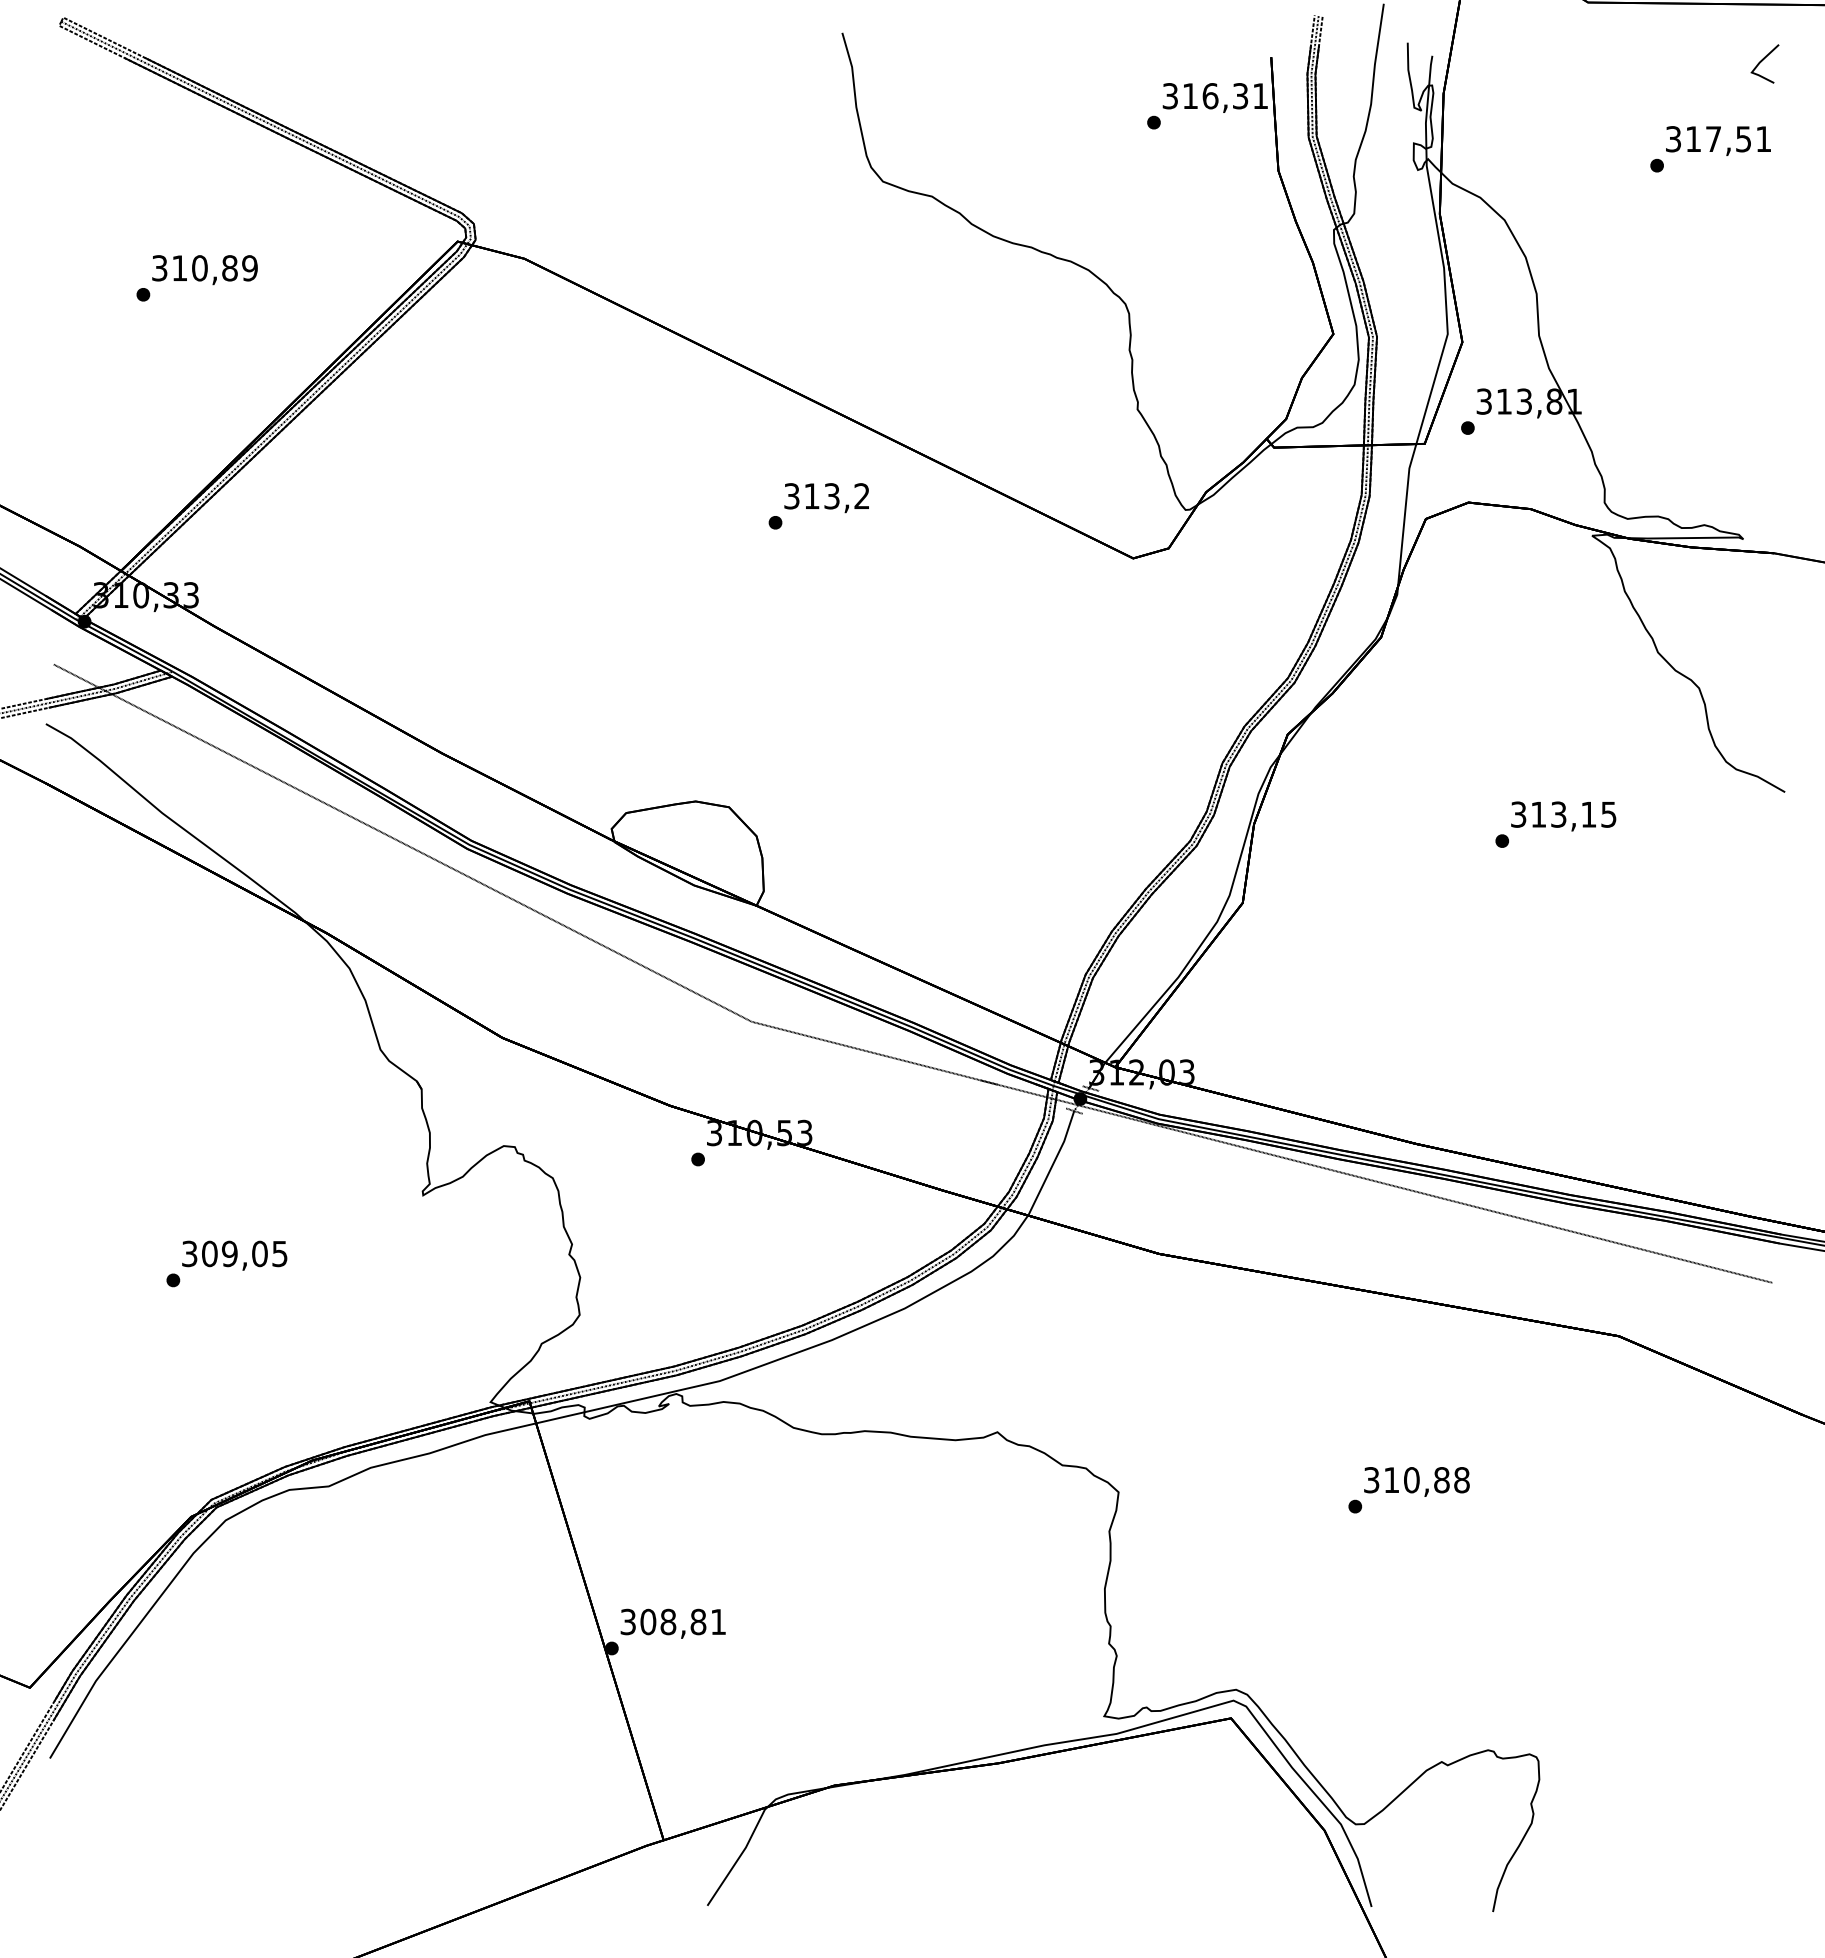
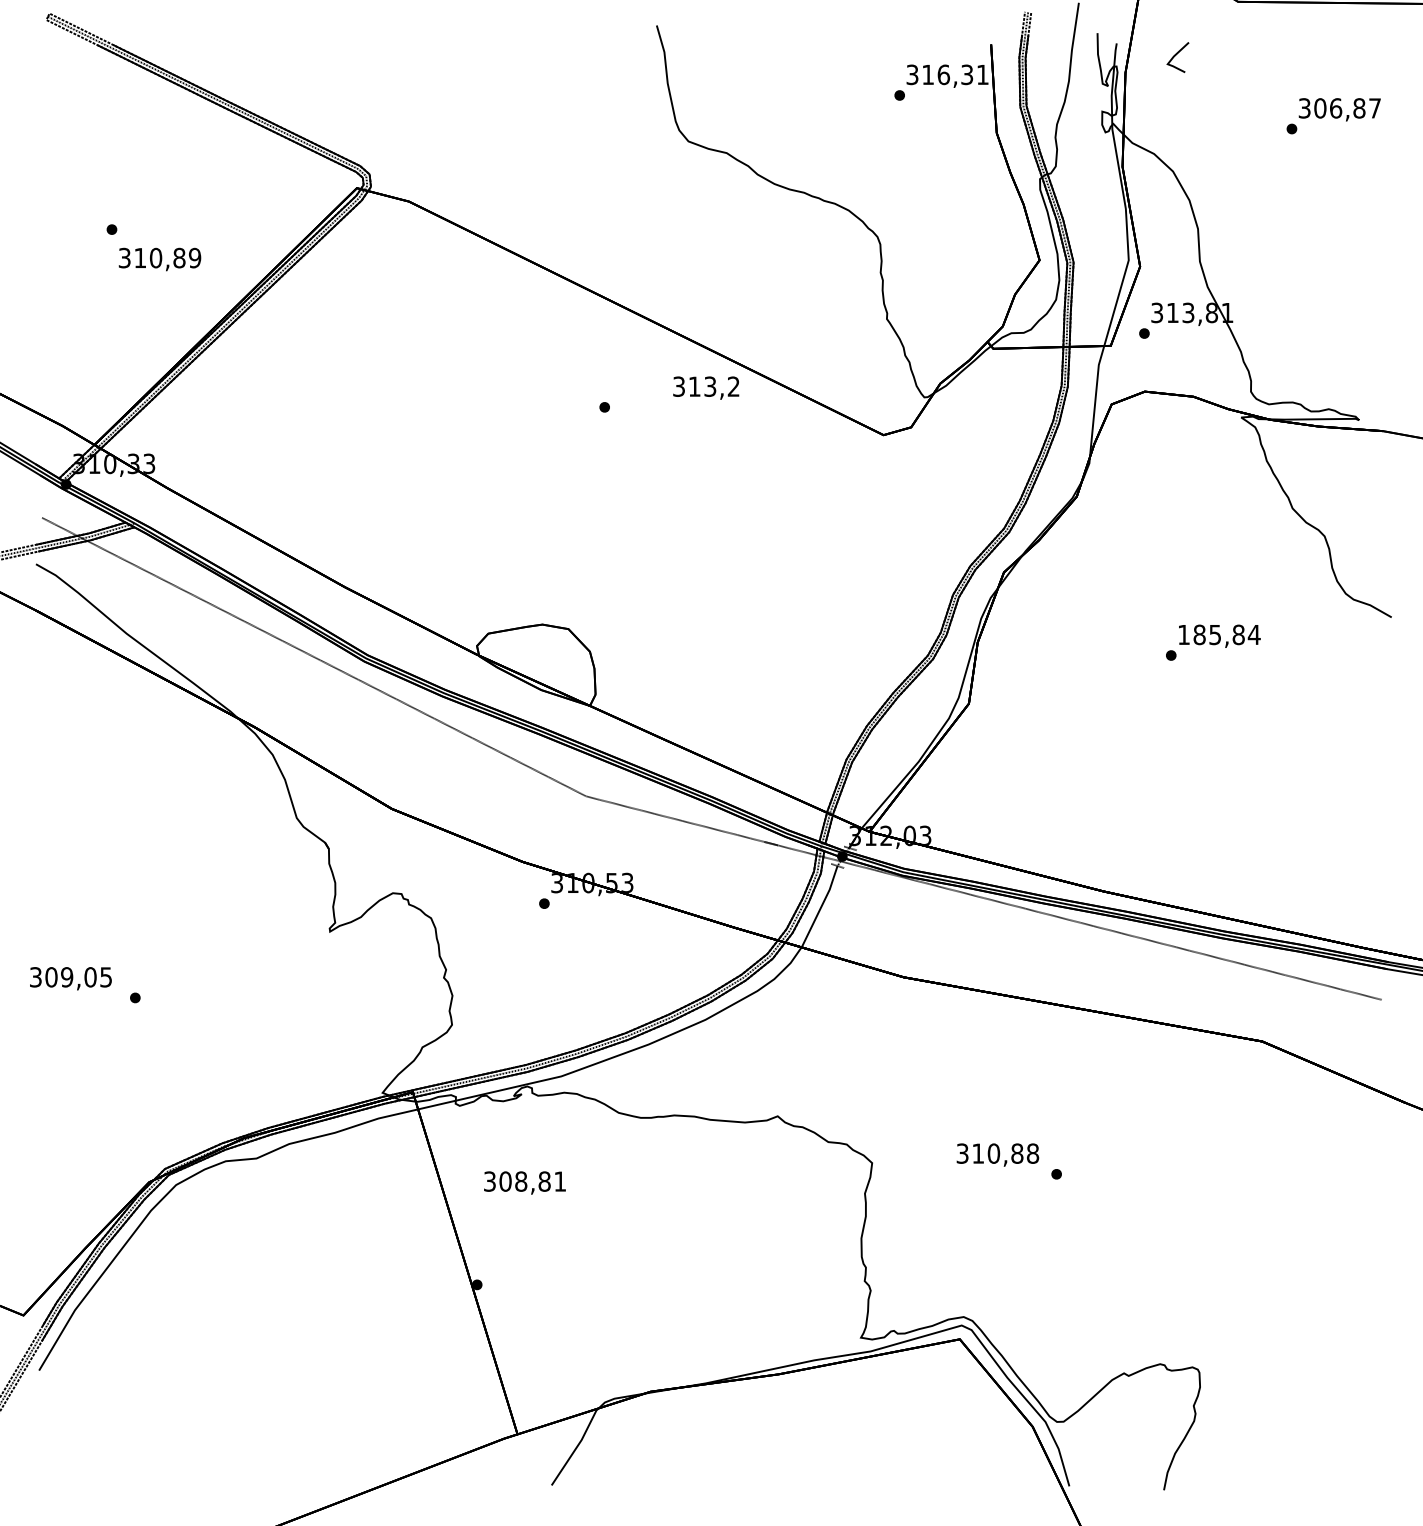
part: (1764, 63) -> (1177, 57), moved
text: (1728, 139) -> (1347, 108), 317,51 -> 306,87
text: (204, 270) -> (159, 259), moved
text: (826, 498) -> (706, 388), moved
text: (1564, 814) -> (1219, 634), 313,15 -> 185,84
text: (234, 1255) -> (70, 978), moved
text: (1416, 1481) -> (997, 1154), moved
text: (672, 1623) -> (524, 1182), moved

